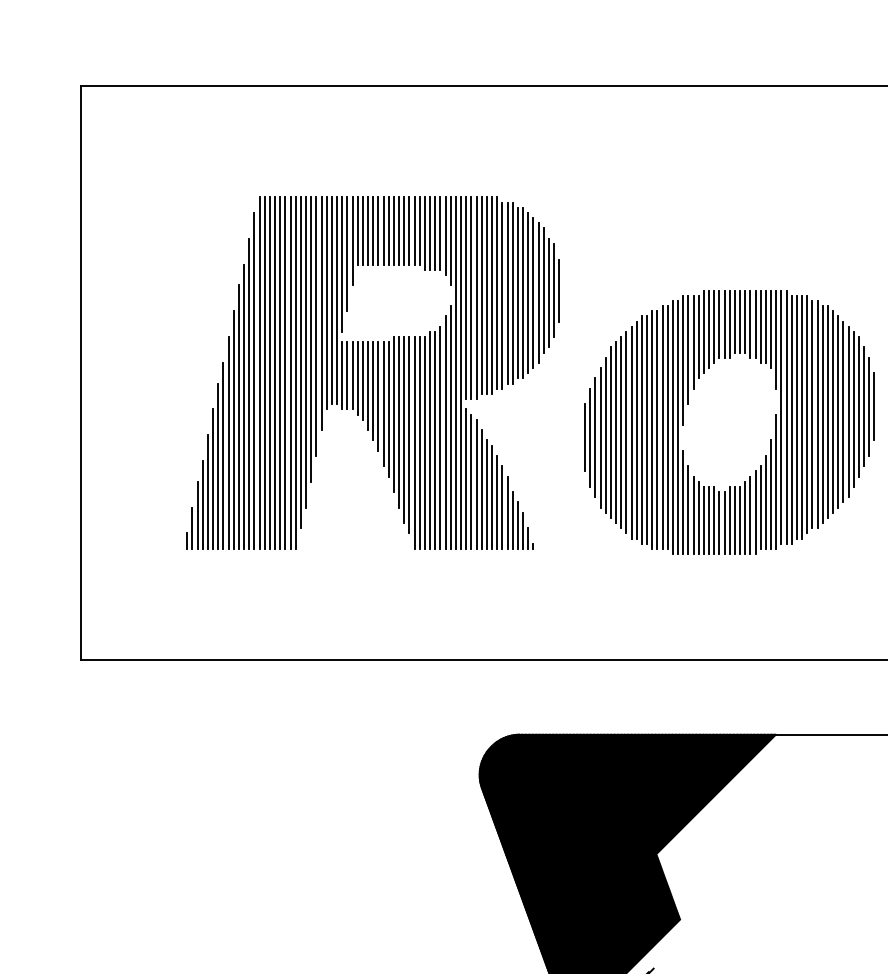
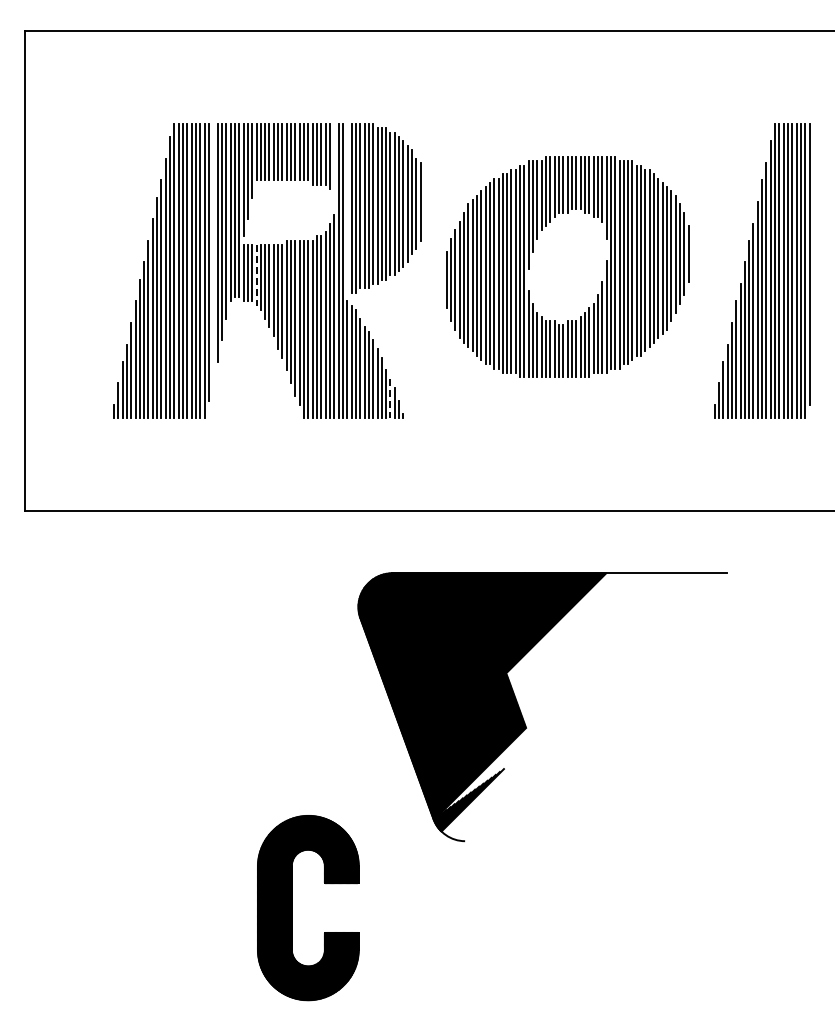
line: (450, 240) -> (334, 160), removed
line: (559, 289) -> (425, 201), removed
line: (466, 298) -> (347, 208), removed
line: (306, 352) -> (213, 253), removed
line: (357, 378) -> (256, 275), solid -> dashed
part: (688, 404) -> (533, 252), moved
line: (517, 526) -> (390, 399), solid -> dashed

